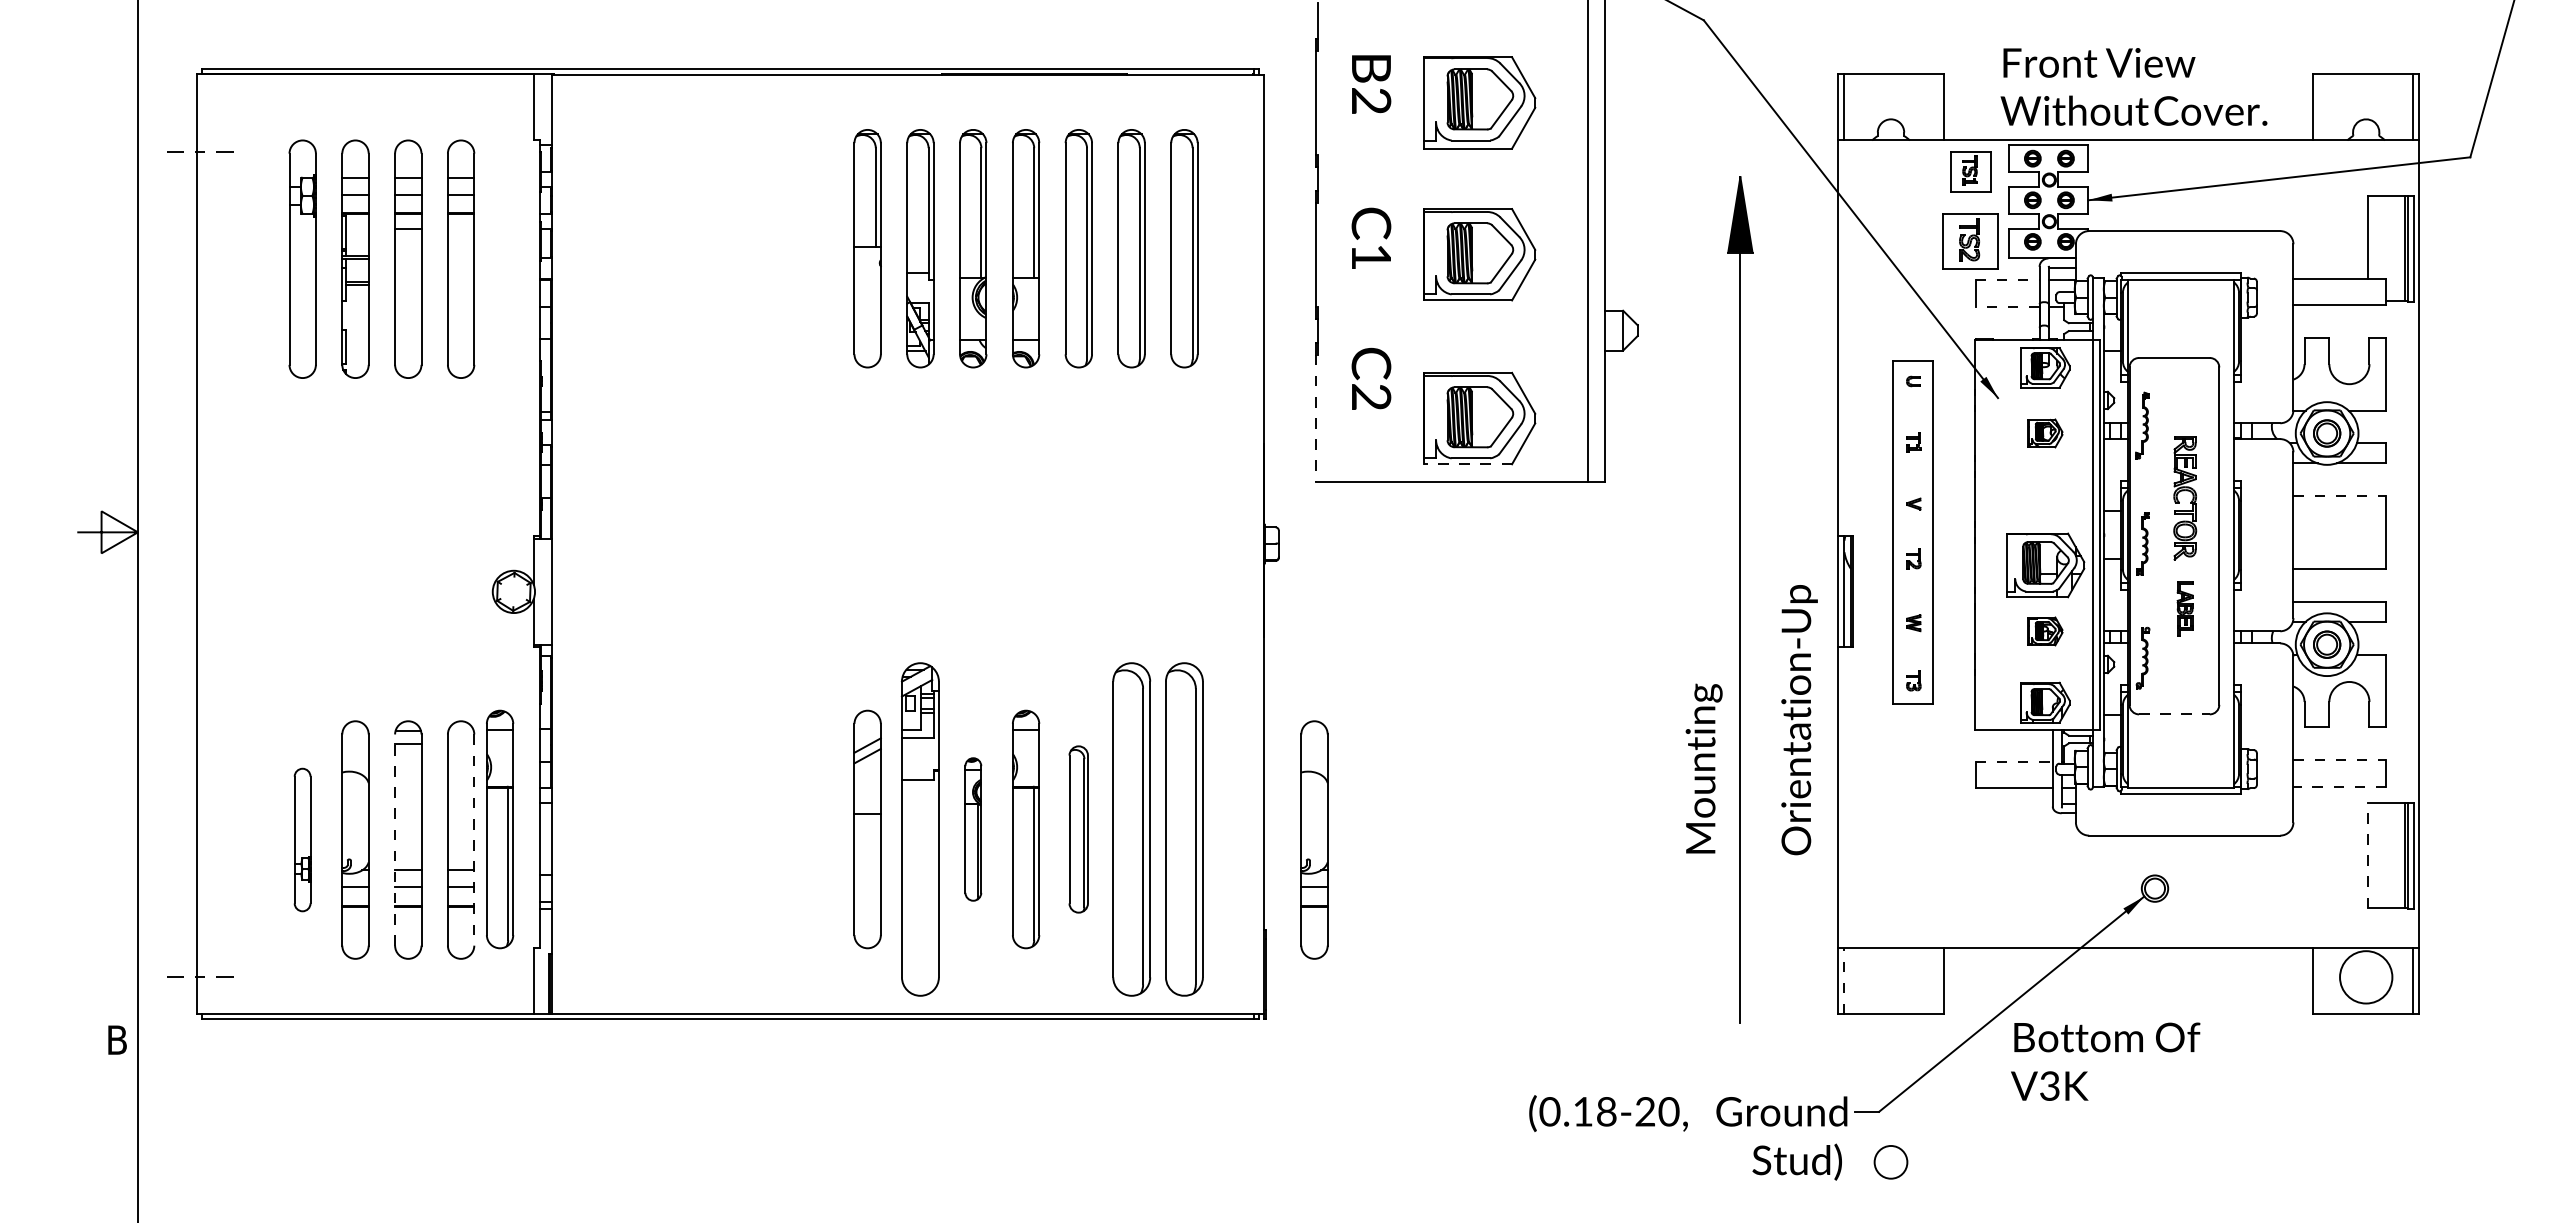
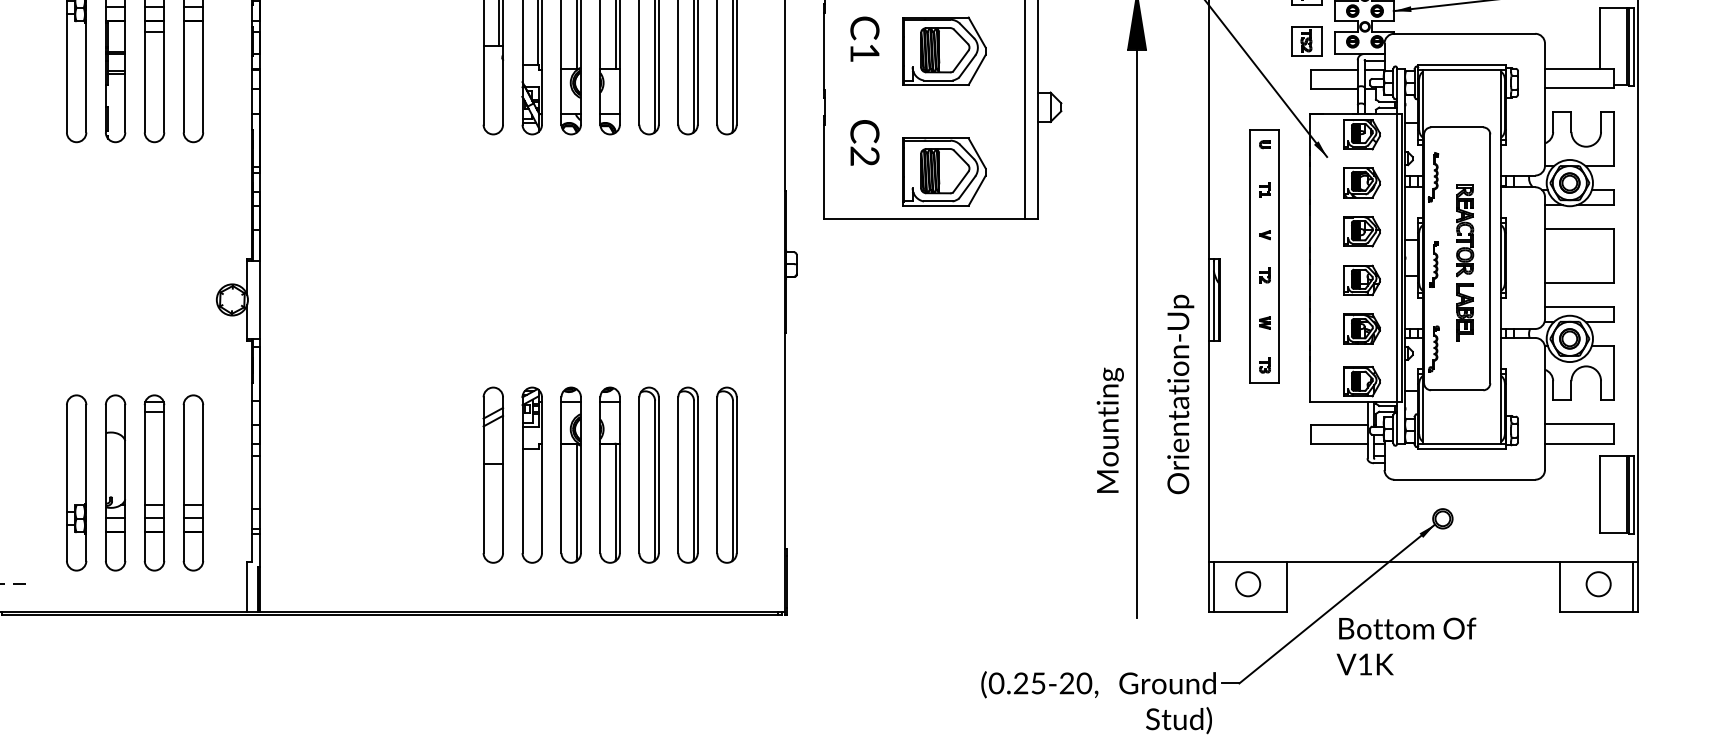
part: (1970, 241) -> (1306, 41), size x0.71
line: (2007, 279) -> (1334, 69), dashed -> solid
line: (2007, 306) -> (1334, 89), dashed -> solid
line: (1316, 418) -> (824, 172), dashed -> solid
part: (2045, 433) -> (1362, 183), size x1.43
line: (1467, 464) -> (935, 205), dashed -> solid
line: (2340, 496) -> (1579, 229), dashed -> solid
part: (2045, 499) -> (1362, 231), added
part: (2045, 565) -> (1362, 280), size x0.62
part: (2184, 608) -> (1464, 312), size x1.43
part: (2045, 631) -> (1362, 329), size x1.43
line: (2174, 714) -> (1457, 390), dashed -> solid
line: (2340, 760) -> (1579, 424), dashed -> solid
line: (2014, 761) -> (1339, 425), dashed -> solid
line: (2339, 787) -> (1578, 444), dashed -> solid
part: (500, 829) -> (222, 475), removed
part: (920, 829) -> (532, 475), size x0.71
part: (973, 829) -> (571, 475), size x1.67
part: (1078, 829) -> (648, 475), size x1.43
part: (1131, 829) -> (687, 475), size x0.71
part: (1184, 829) -> (727, 475), size x0.71
part: (302, 839) -> (76, 482), size x1.67
part: (1314, 839) -> (822, 482), removed
line: (395, 840) -> (145, 483), dashed -> solid
line: (474, 840) -> (203, 483), dashed -> solid
line: (2367, 855) -> (1599, 494), dashed -> solid
circle: (2365, 976) -> (1598, 583), size x0.62
line: (1844, 980) -> (1213, 586), dashed -> solid
text: (2049, 1085) -> (1365, 664), V3K -> V1K
text: (1594, 1111) -> (1029, 683), (0.18-20, -> (0.25-20,
circle: (1890, 1162) -> (1247, 584), moved

